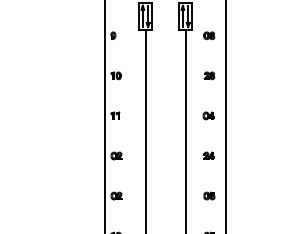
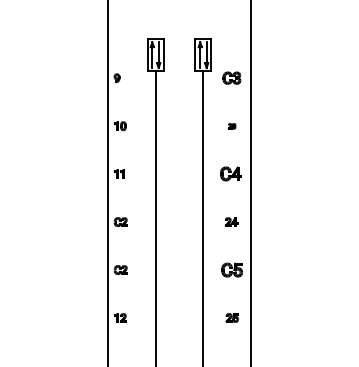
part: (209, 35) -> (231, 78), size x1.4
part: (209, 76) -> (231, 126), size x0.6
part: (209, 116) -> (231, 174), size x1.6
part: (209, 195) -> (231, 269), size x1.6

